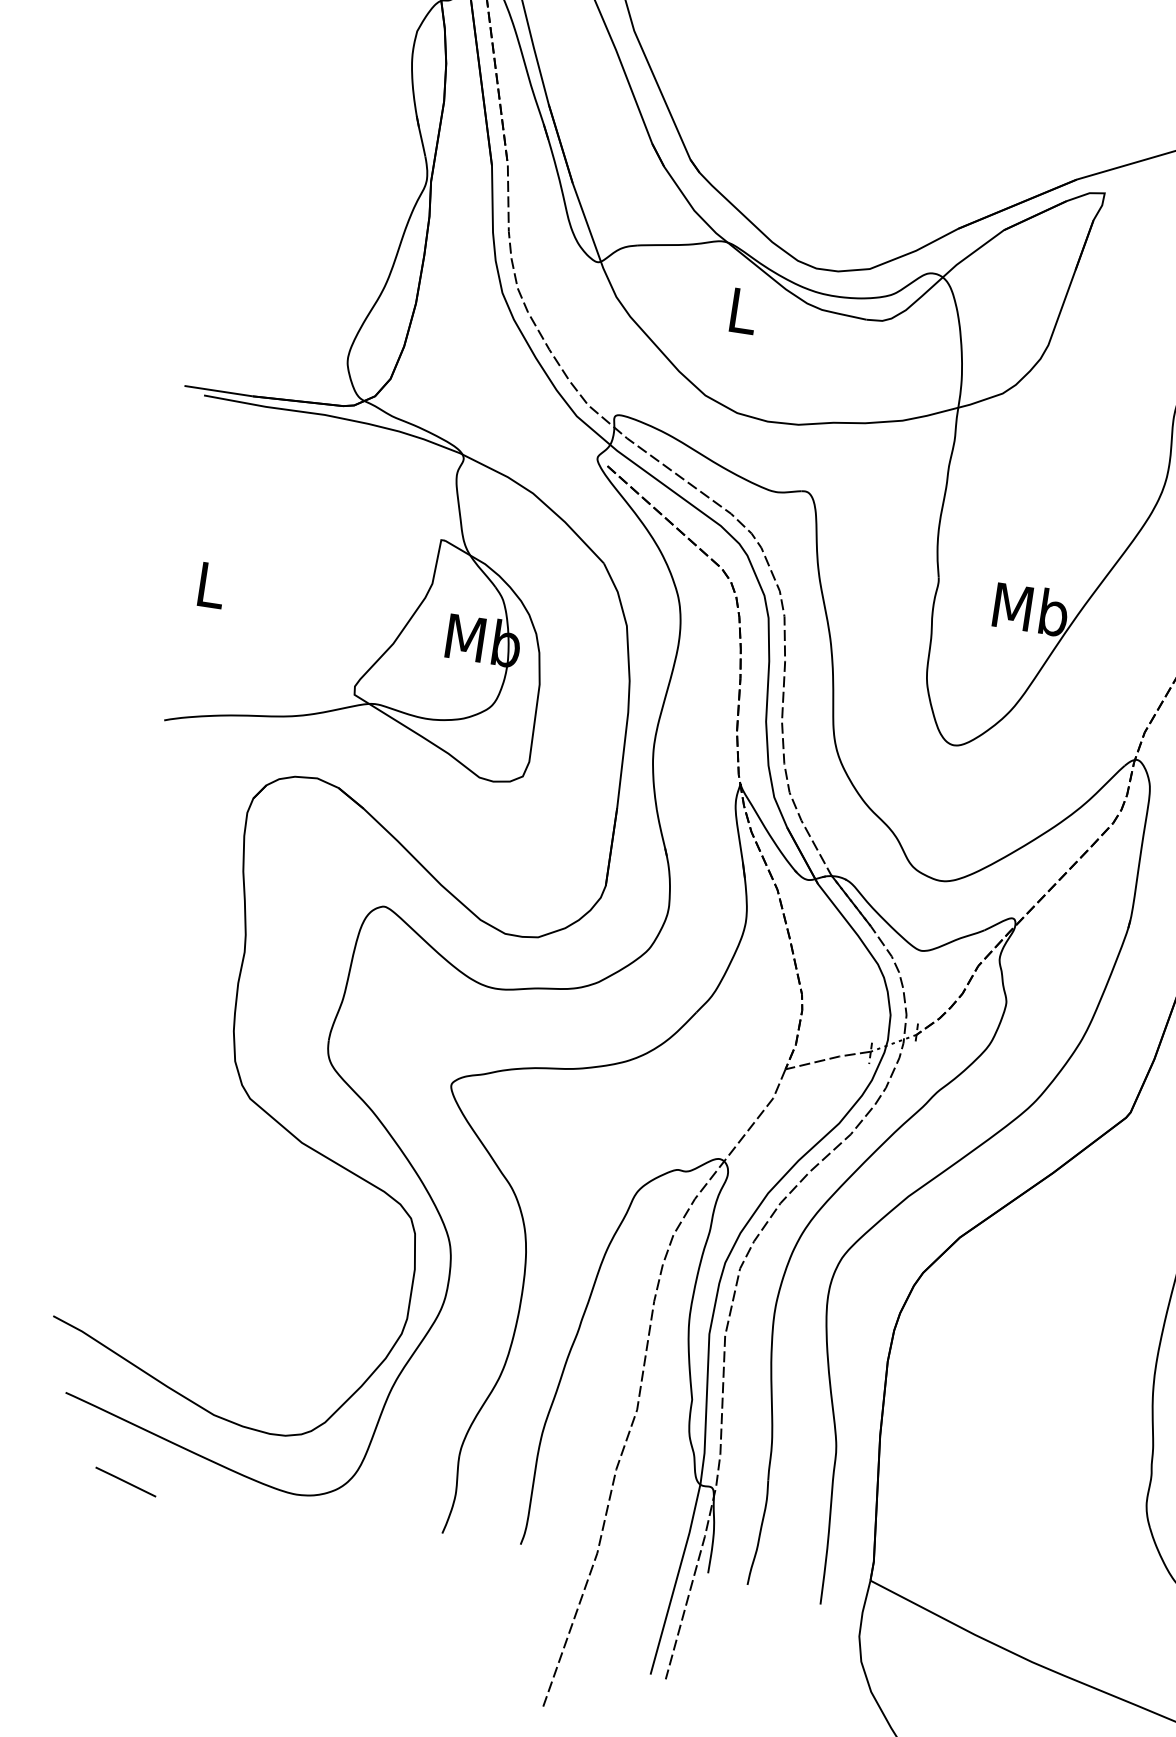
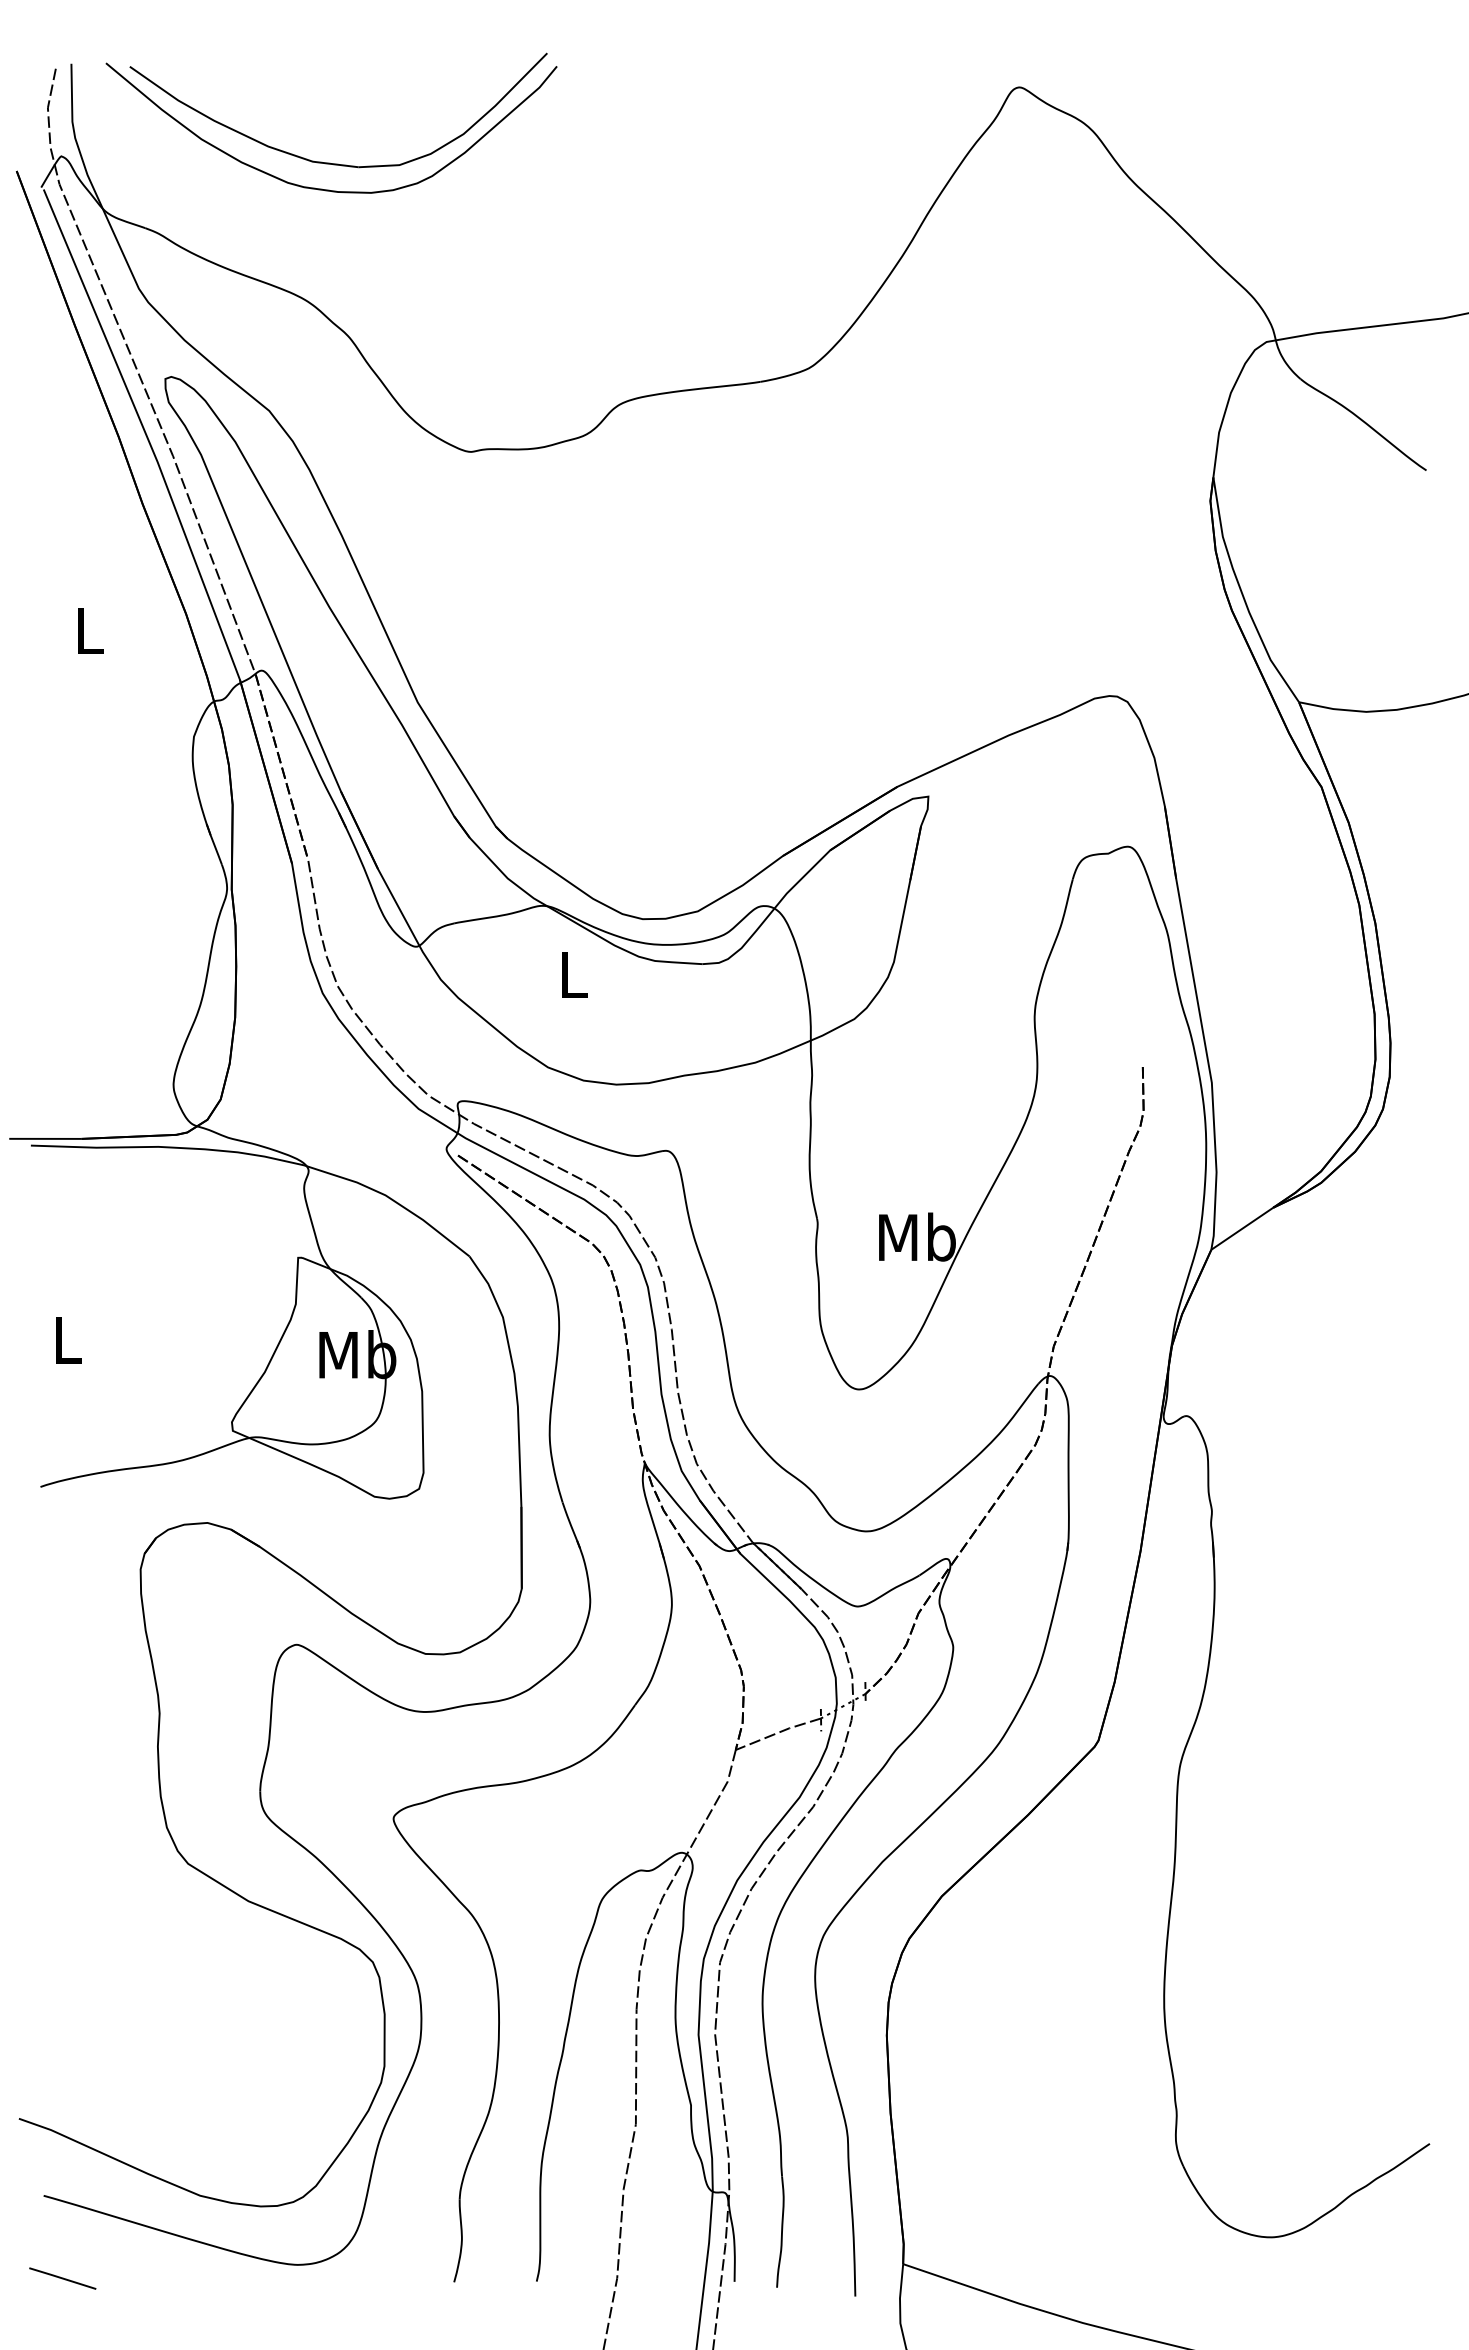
line: (125, 1481) -> (62, 2278), moved

